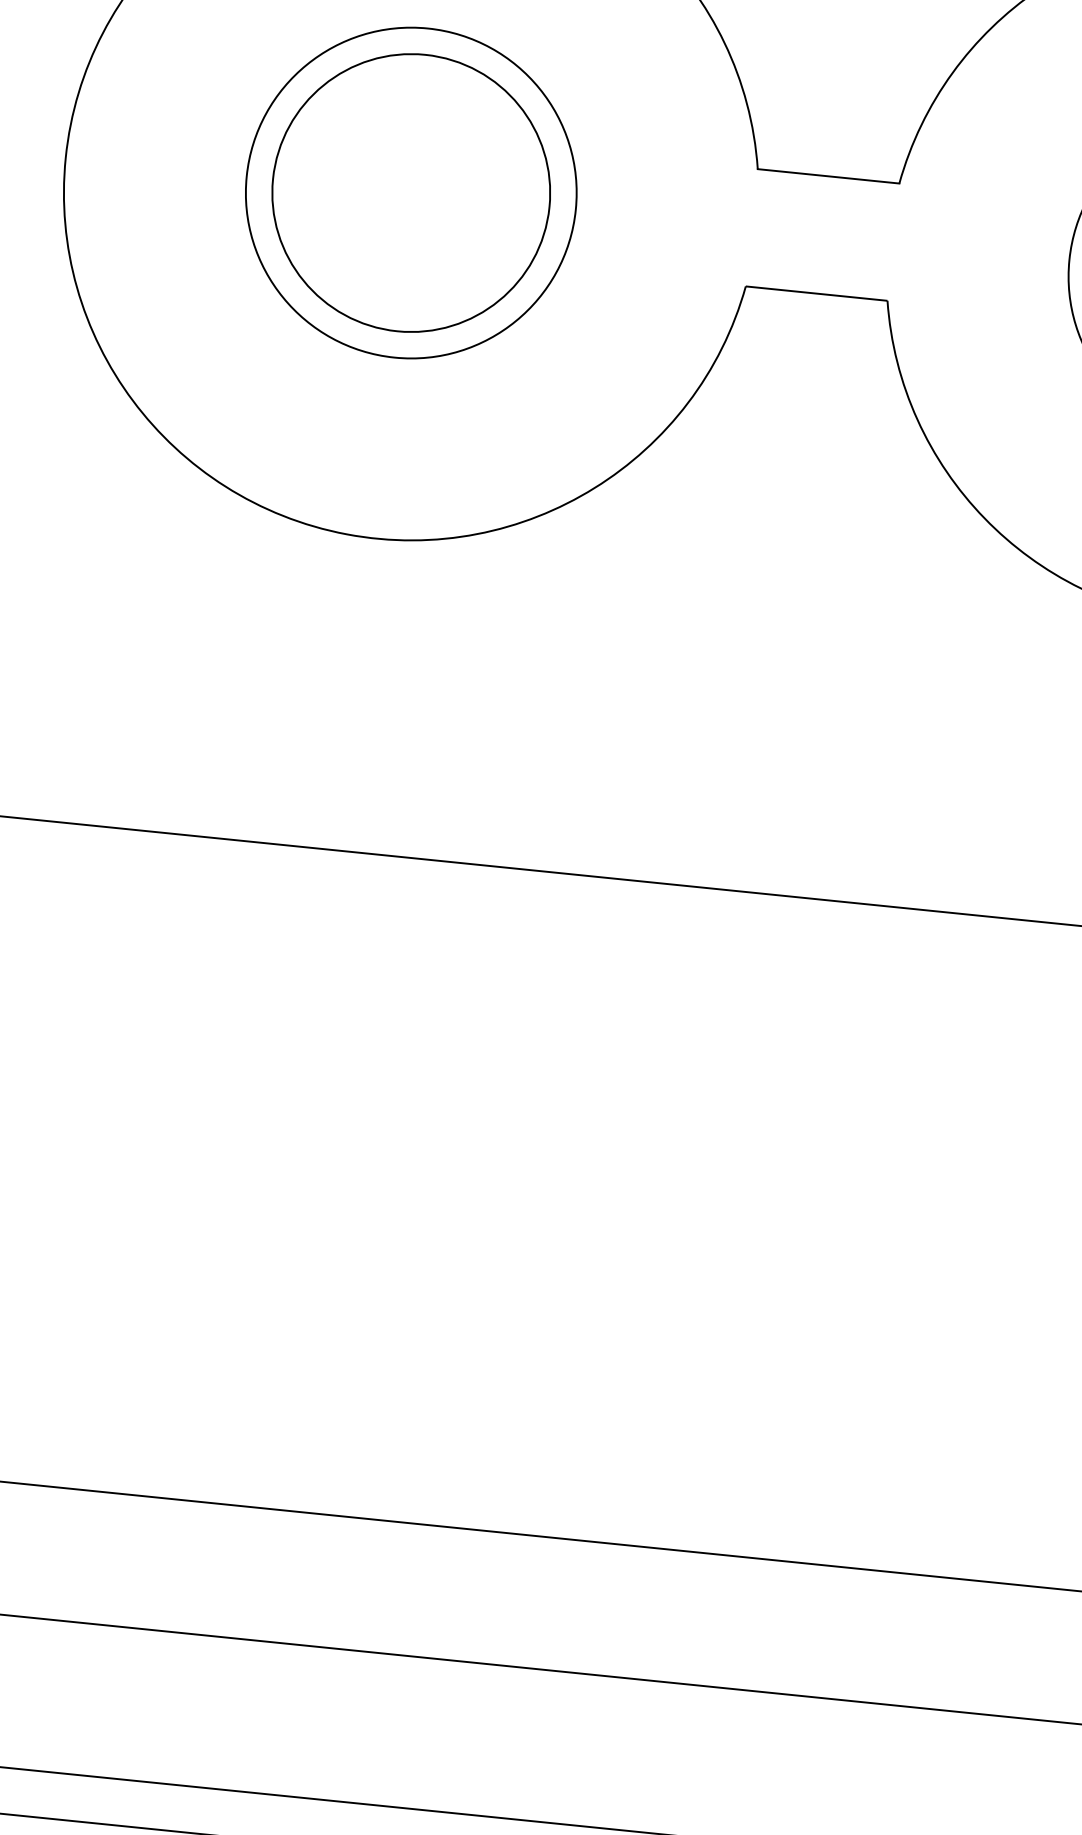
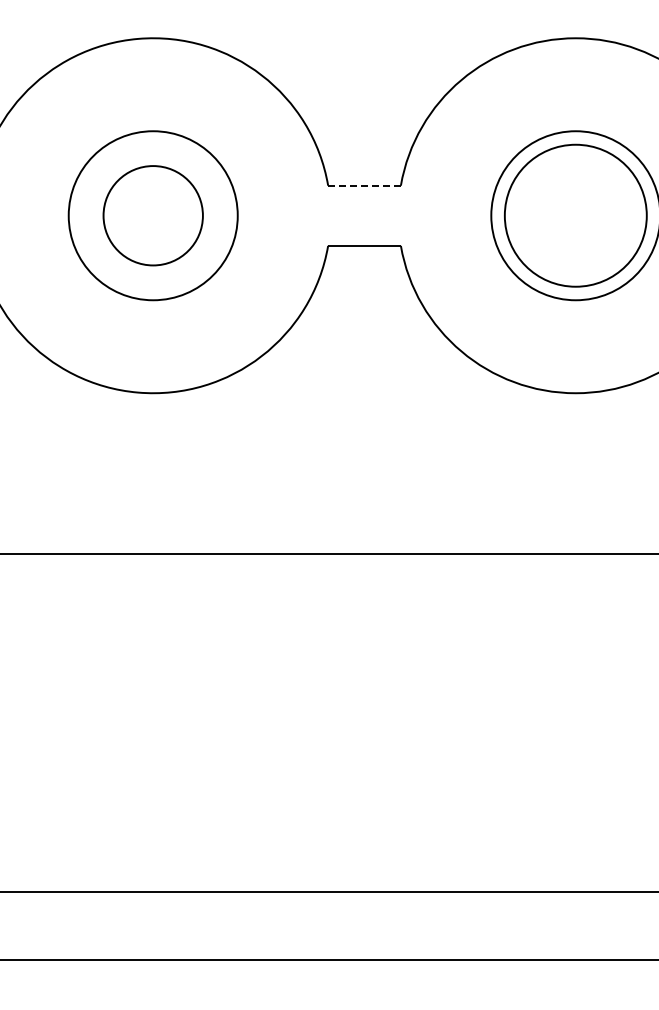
line: (830, 176) -> (365, 185), solid -> dashed
circle: (411, 192) -> (153, 215), size x0.7

